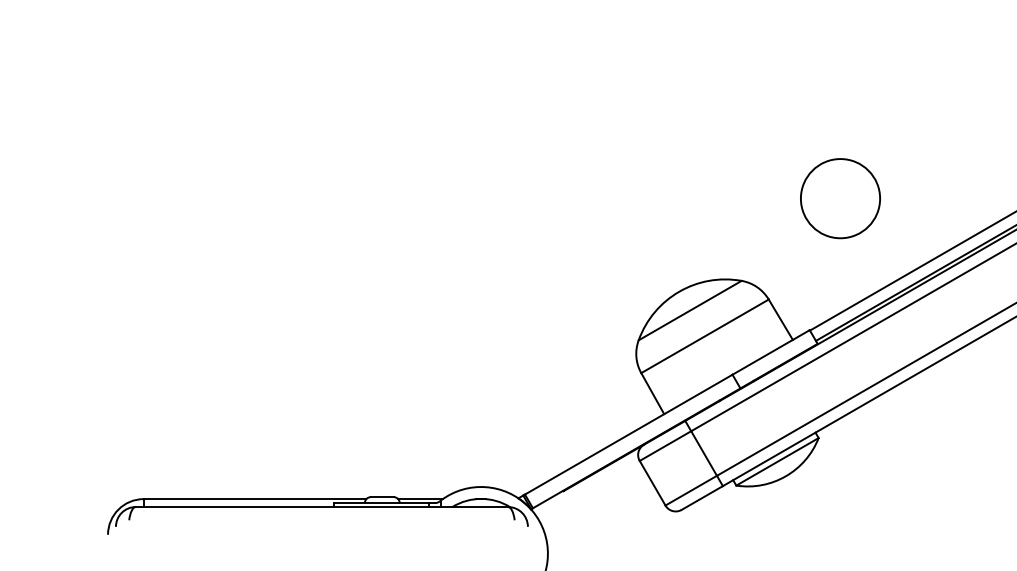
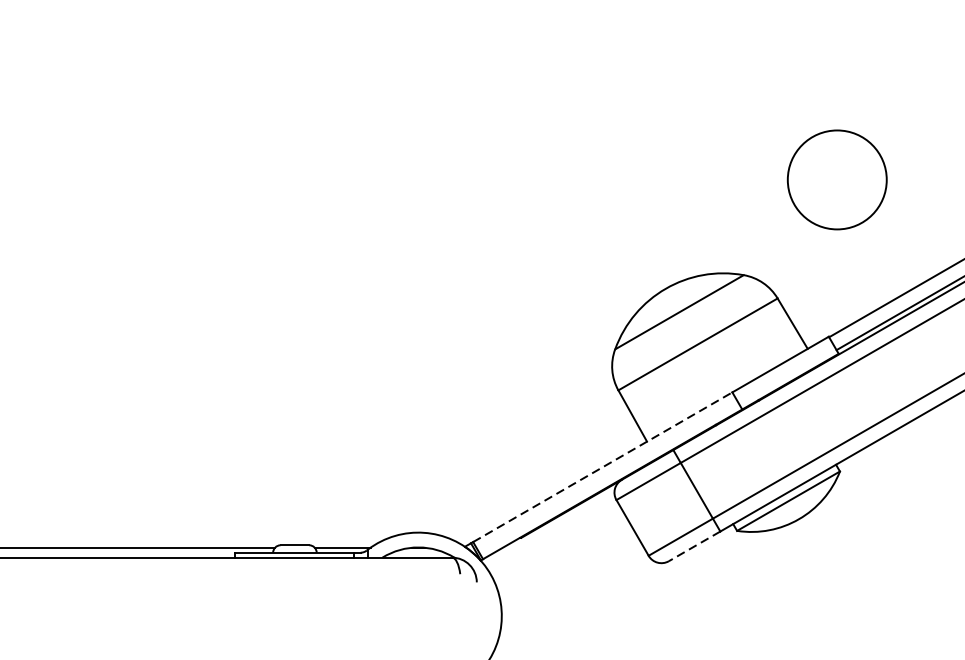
circle: (840, 198) -> (837, 179), moved
line: (628, 434) -> (602, 467), solid -> dashed
line: (702, 498) -> (694, 546), solid -> dashed

